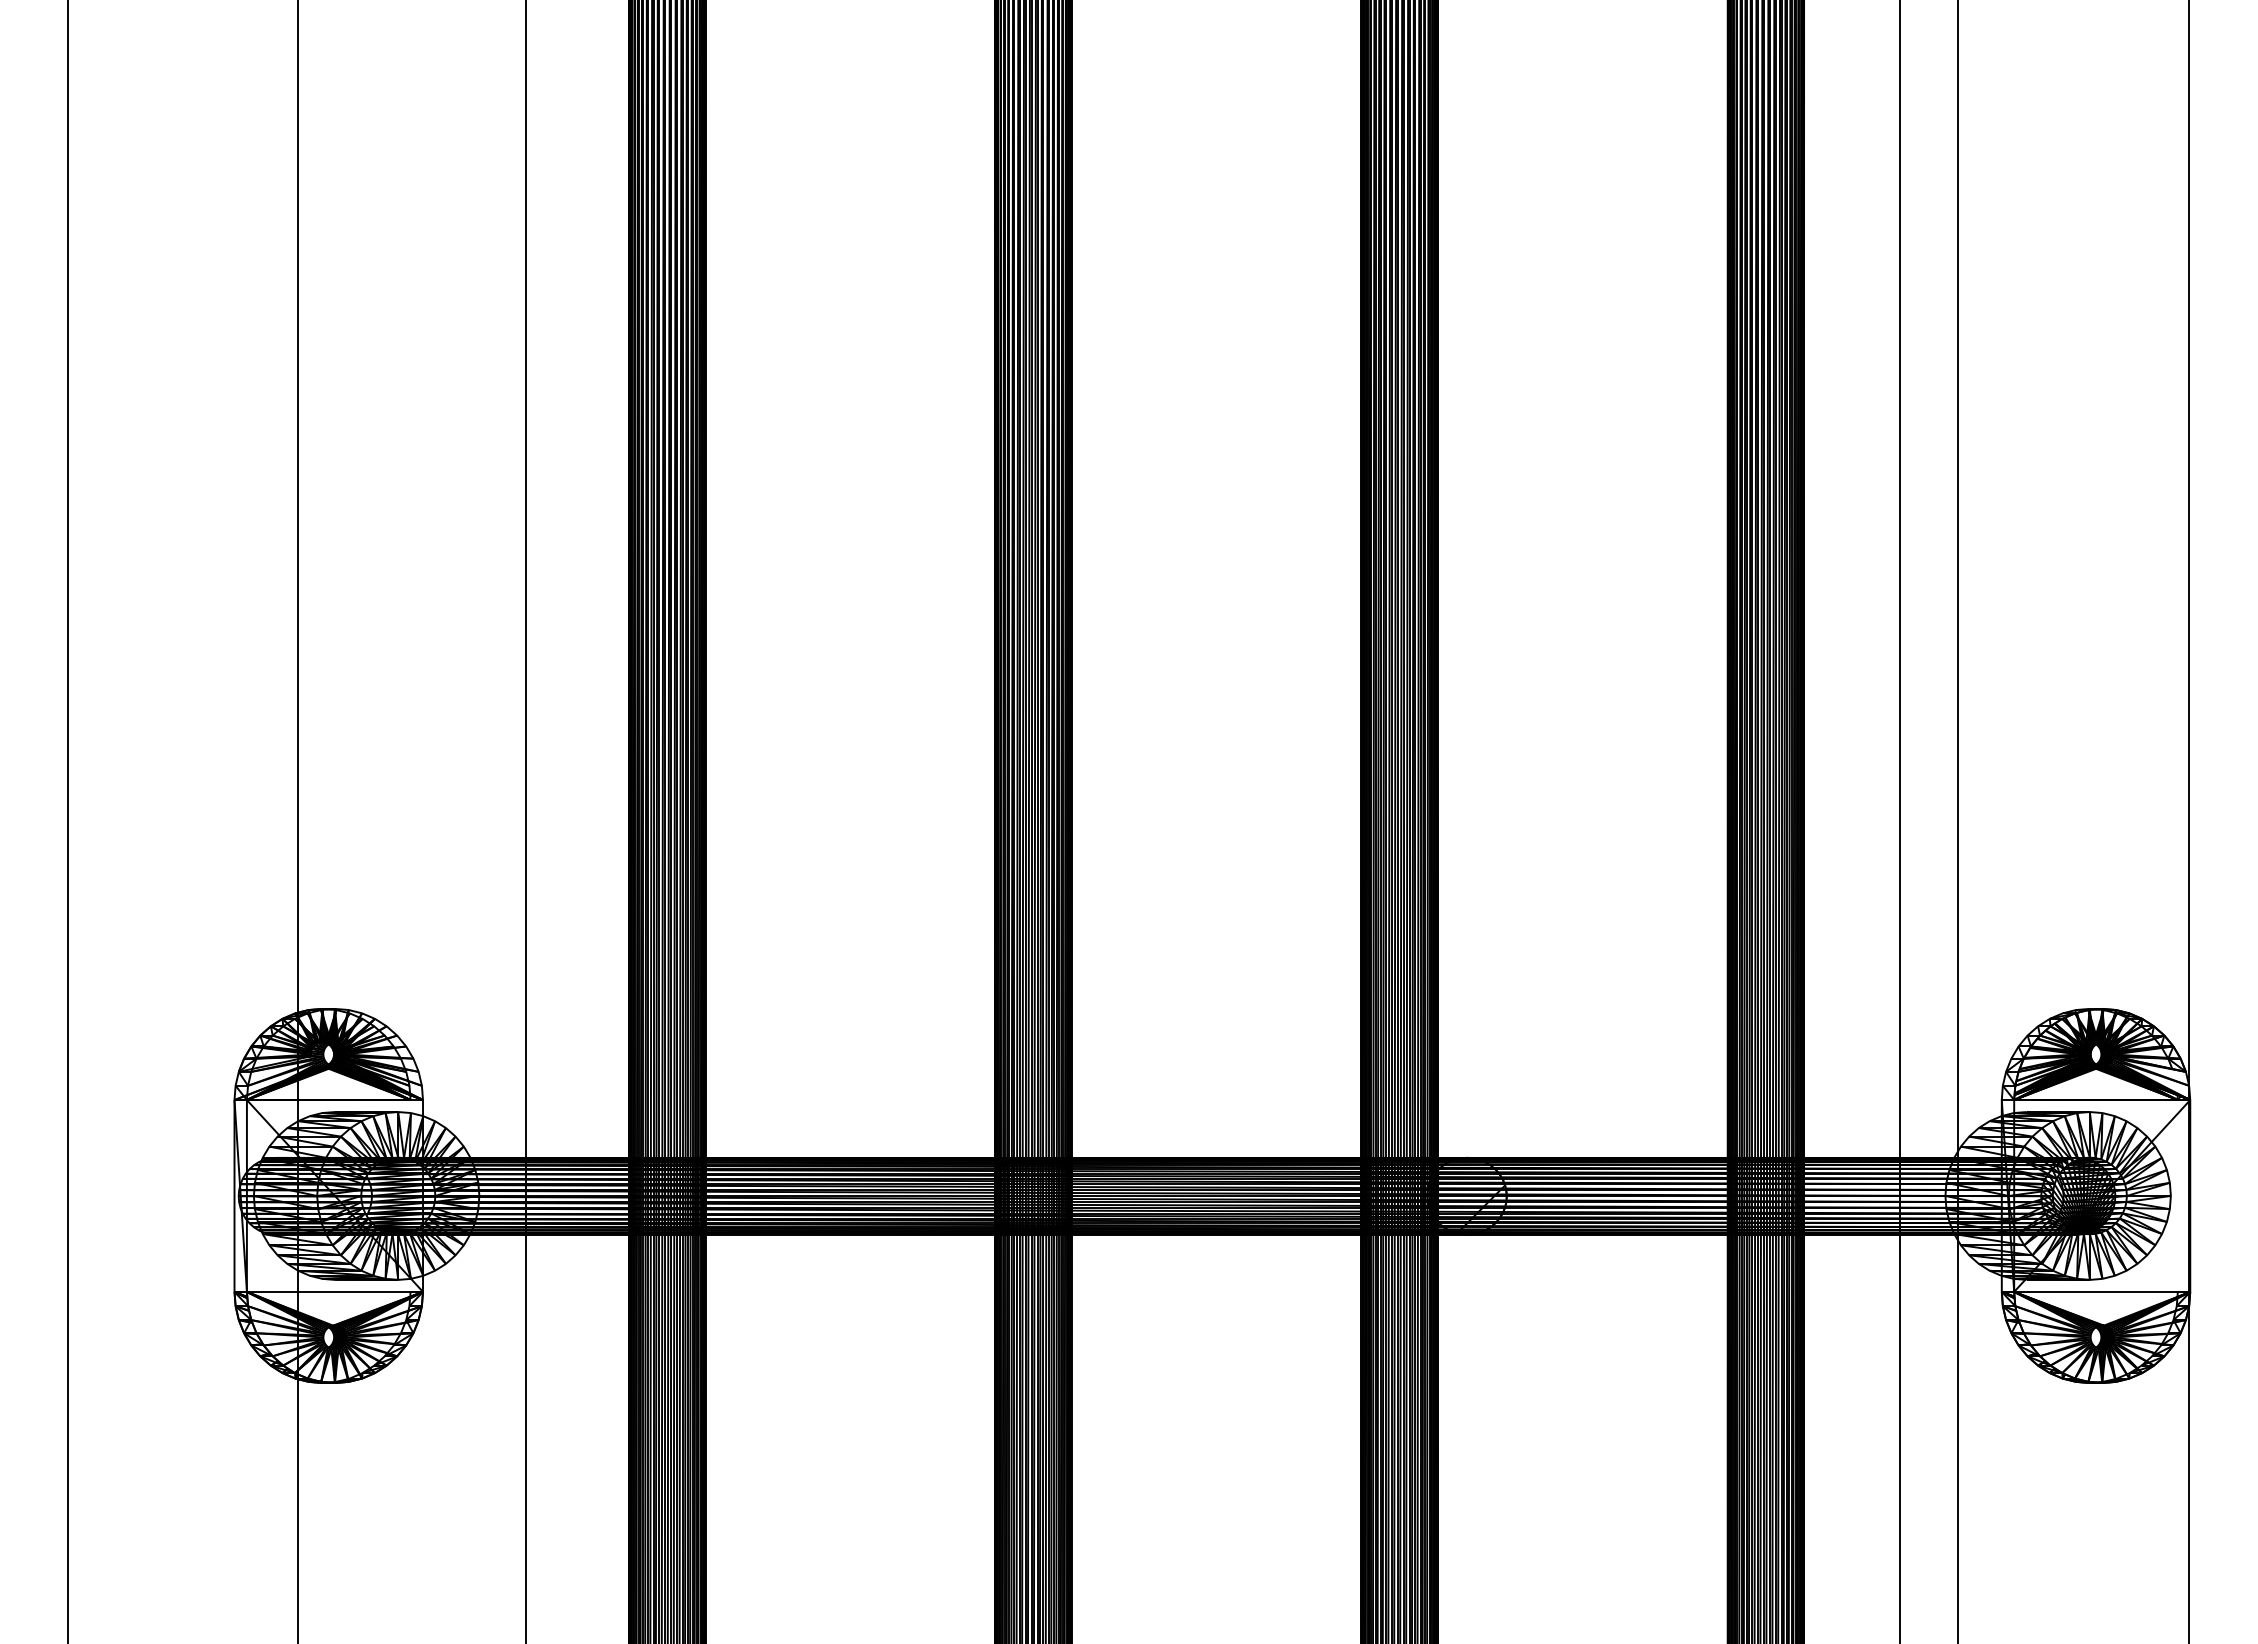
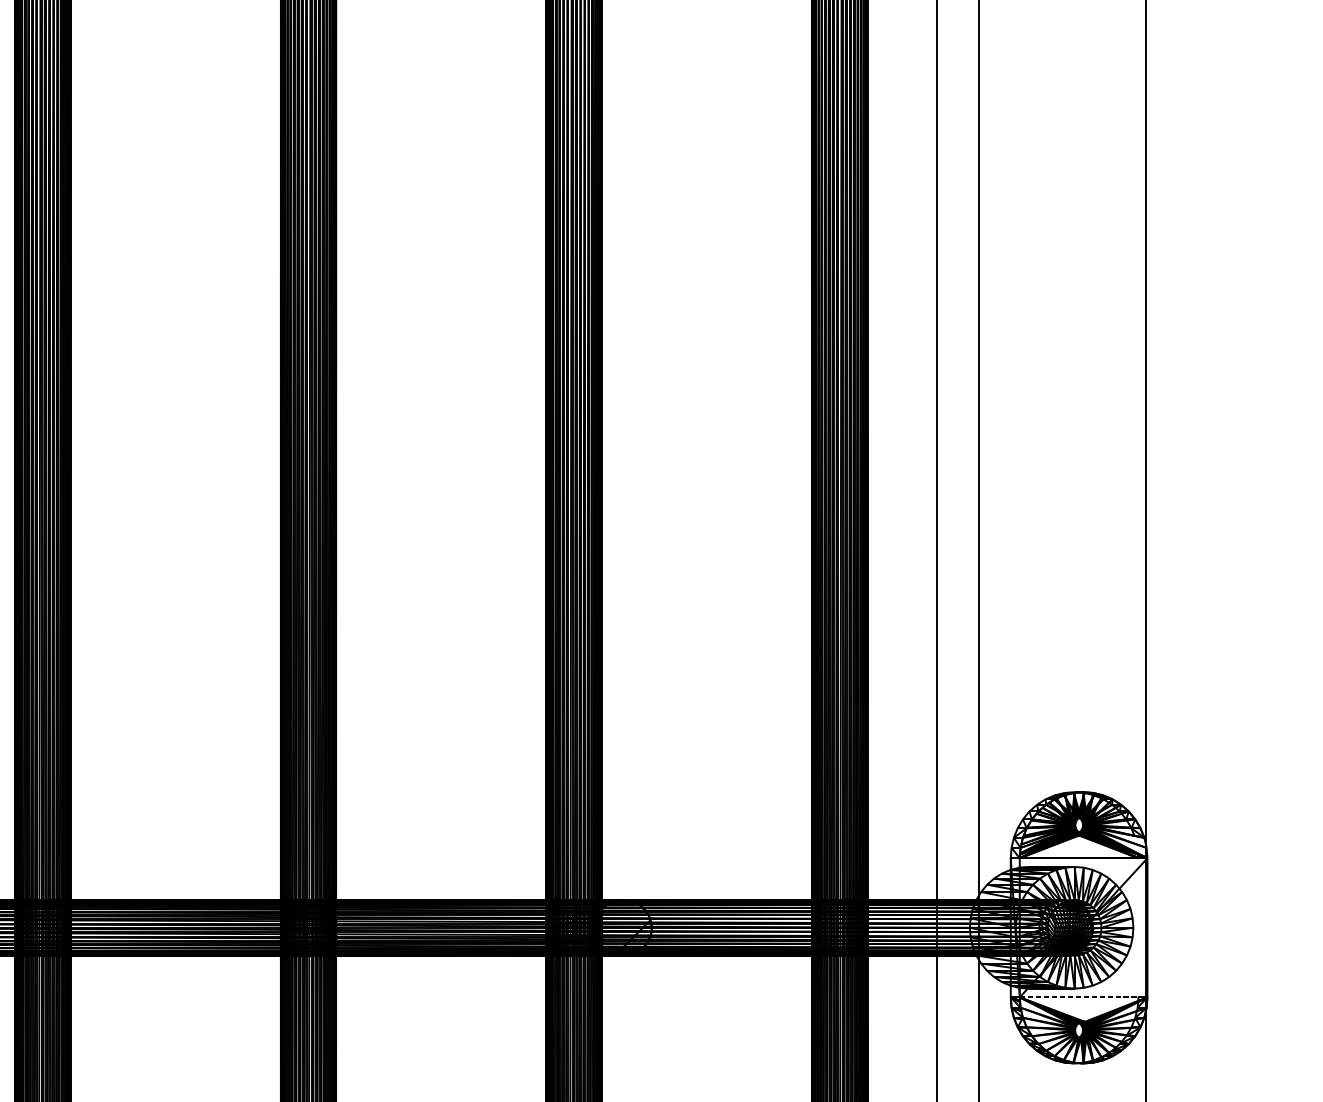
line: (2102, 1291) -> (1083, 997), solid -> dashed

